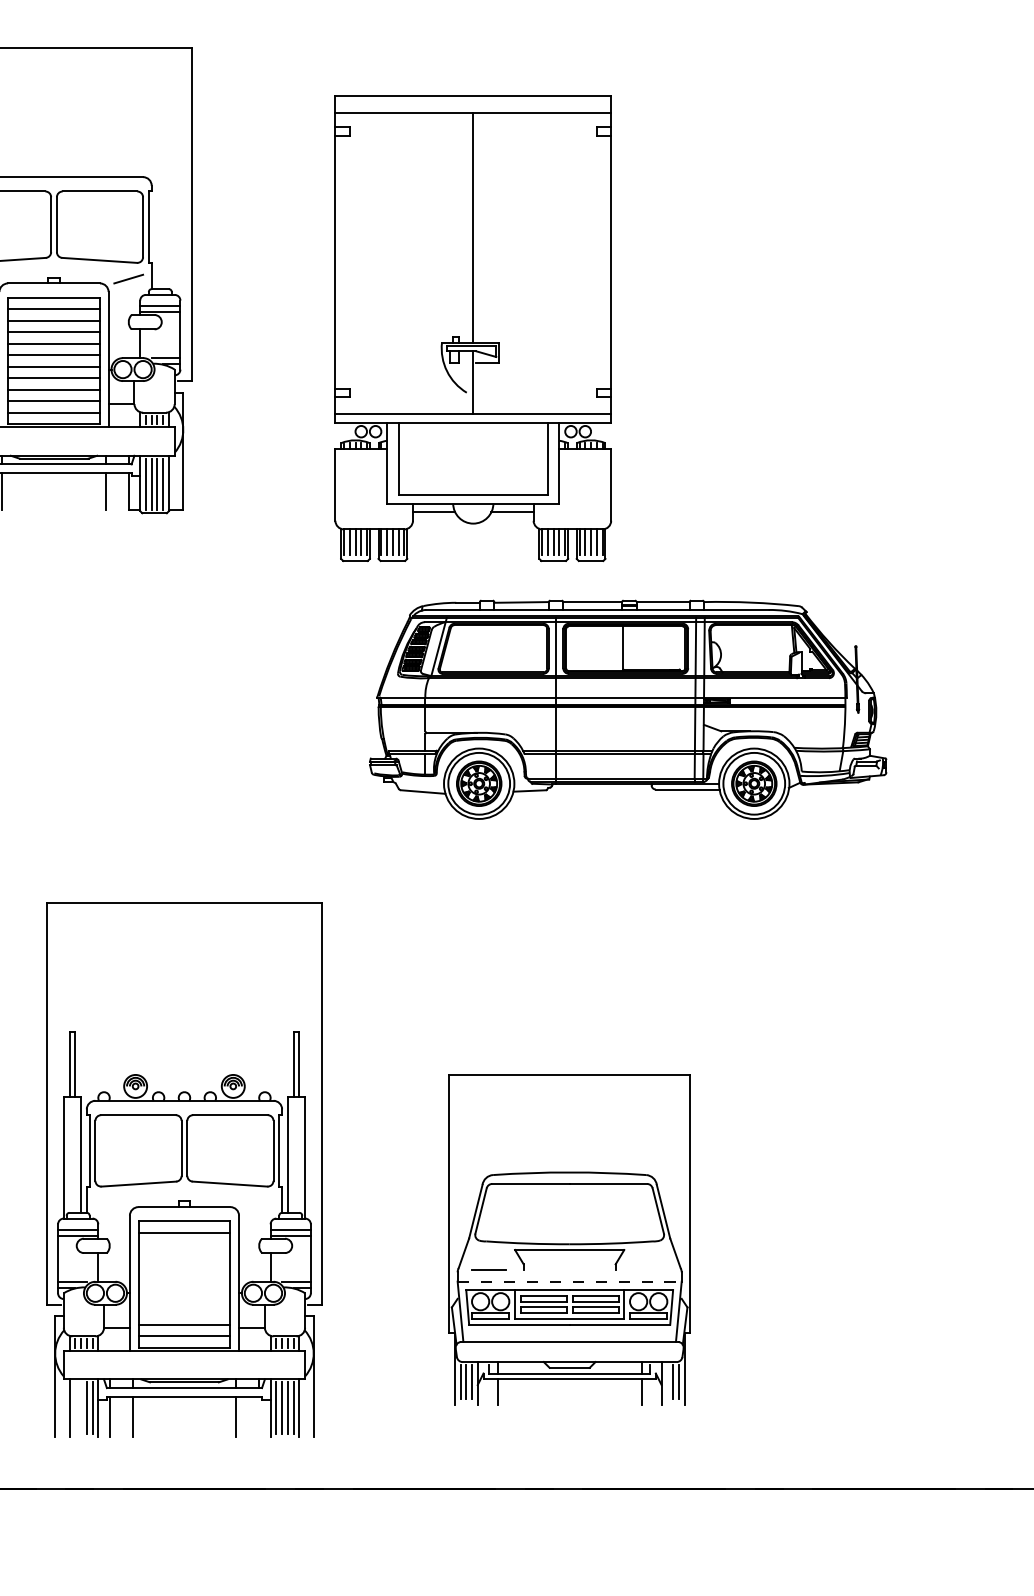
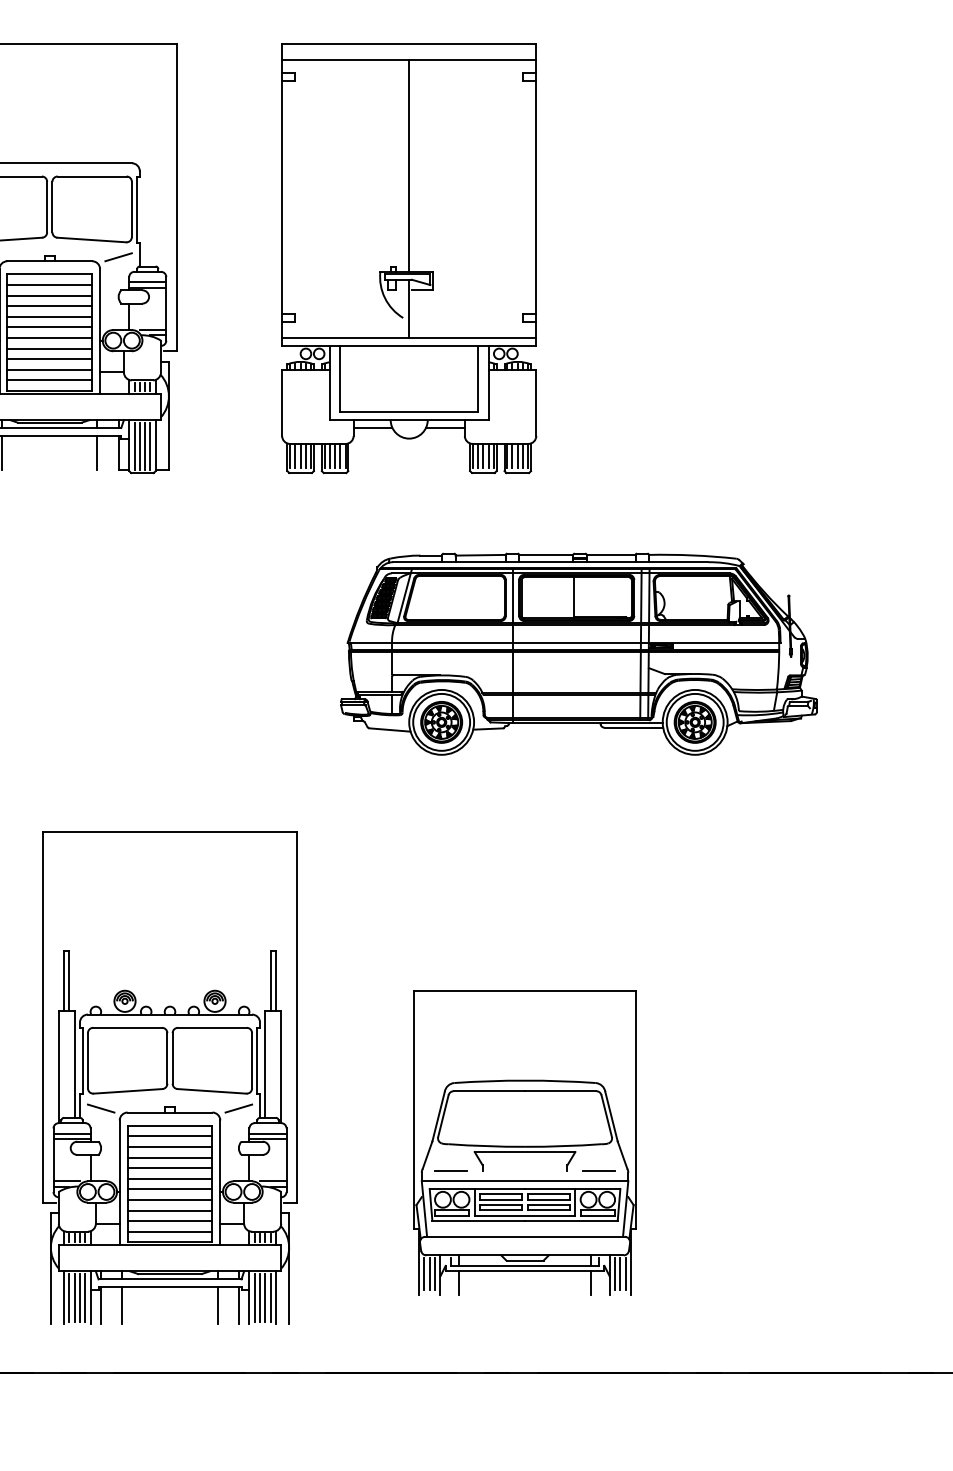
part: (473, 328) -> (409, 258), moved
line: (109, 1202) -> (100, 1108), added
line: (258, 1202) -> (238, 1108), added
line: (183, 1243) -> (169, 1146), added
line: (183, 1255) -> (169, 1157), added
line: (183, 1267) -> (169, 1168), added
line: (649, 1269) -> (598, 1170), added
line: (183, 1278) -> (169, 1178), added
line: (570, 1281) -> (525, 1181), dashed -> solid
line: (183, 1290) -> (169, 1189), added
line: (183, 1301) -> (169, 1199), added
line: (183, 1313) -> (169, 1210), added
line: (667, 1381) -> (615, 1273), added
line: (75, 1407) -> (69, 1297), added
line: (80, 1407) -> (74, 1297), added
line: (258, 1416) -> (238, 1305), added

